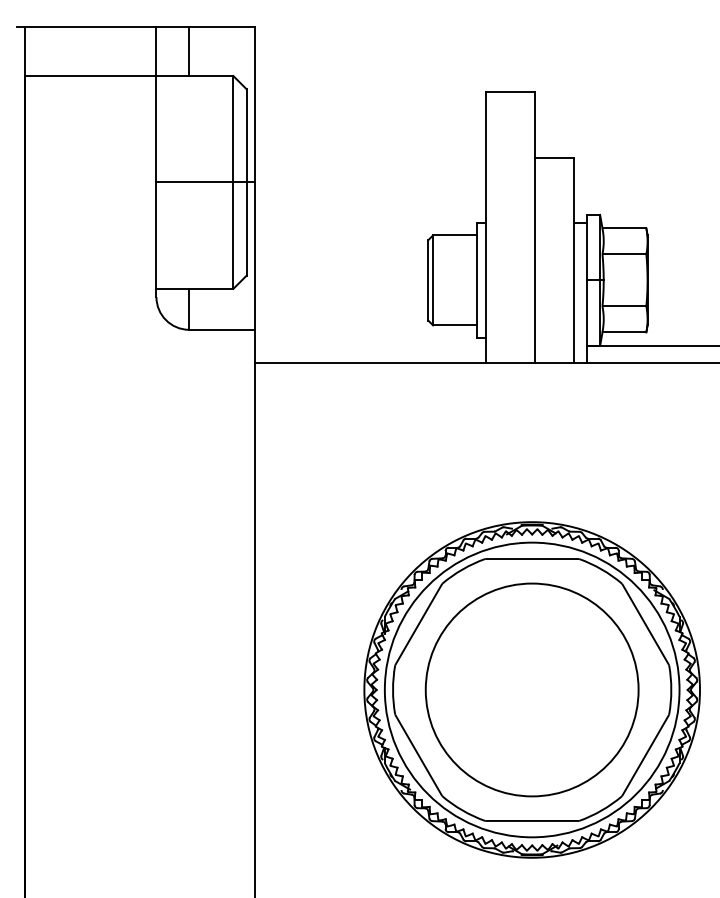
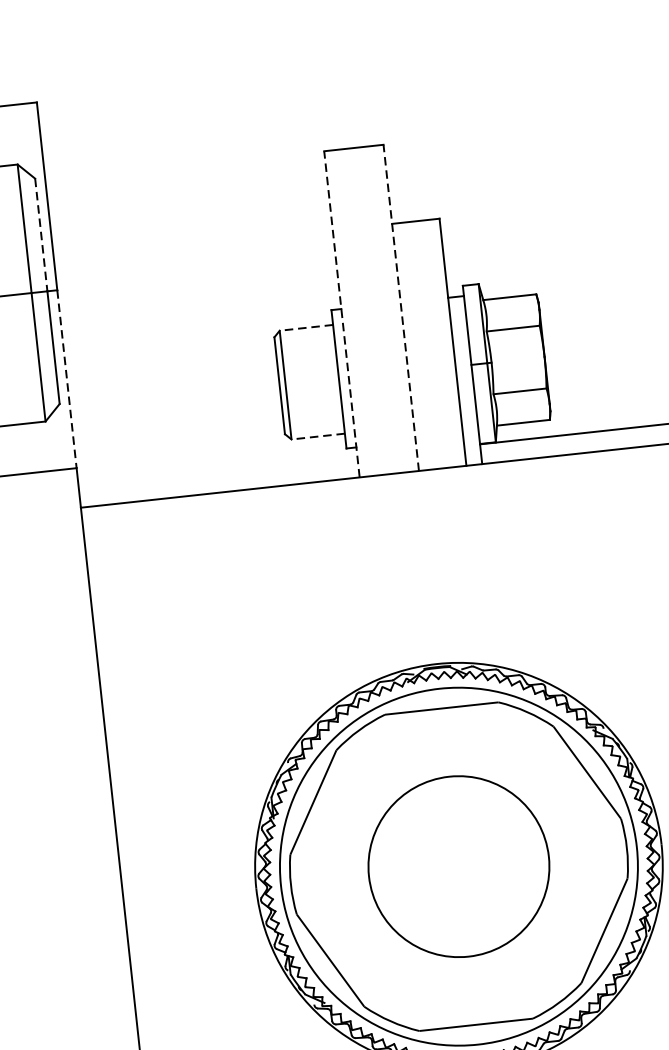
line: (246, 135) -> (41, 234), solid -> dashed
line: (485, 226) -> (341, 313), solid -> dashed
line: (534, 226) -> (400, 306), solid -> dashed
line: (454, 235) -> (305, 328), solid -> dashed
line: (254, 256) -> (66, 379), solid -> dashed
line: (454, 325) -> (317, 436), solid -> dashed
circle: (531, 689) -> (458, 866), size x0.7

